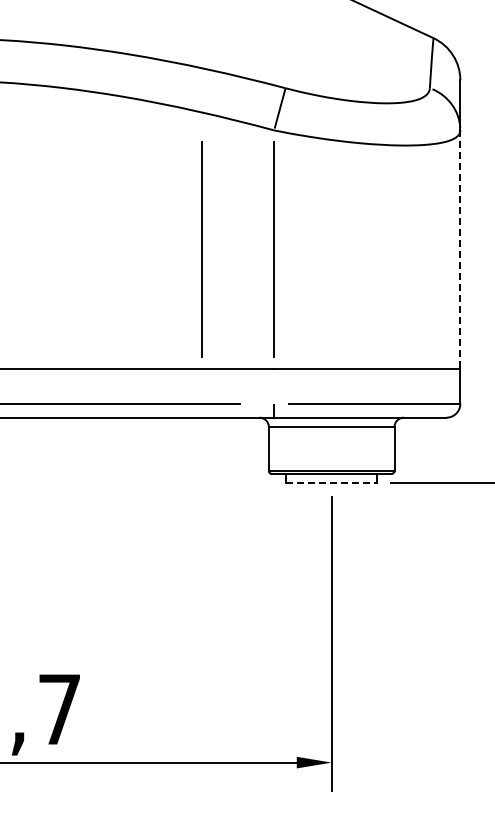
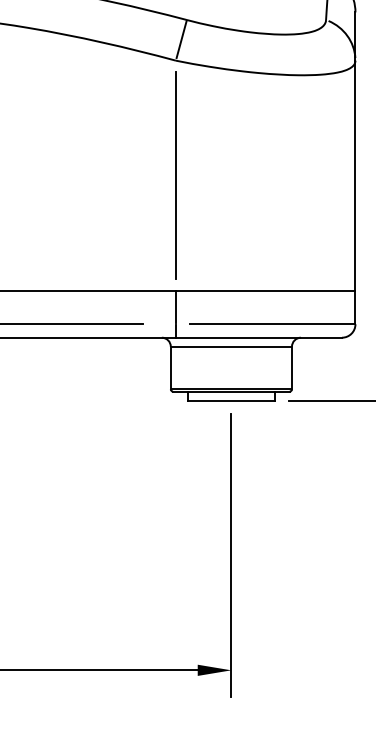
line: (201, 249) -> (105, 175), removed
line: (460, 250) -> (355, 176), dashed -> solid
line: (274, 386) -> (176, 307), added
line: (332, 483) -> (232, 401), dashed -> solid

